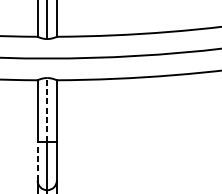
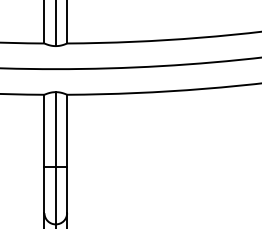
line: (46, 109) -> (55, 129), dashed -> solid
line: (37, 161) -> (44, 190), dashed -> solid

